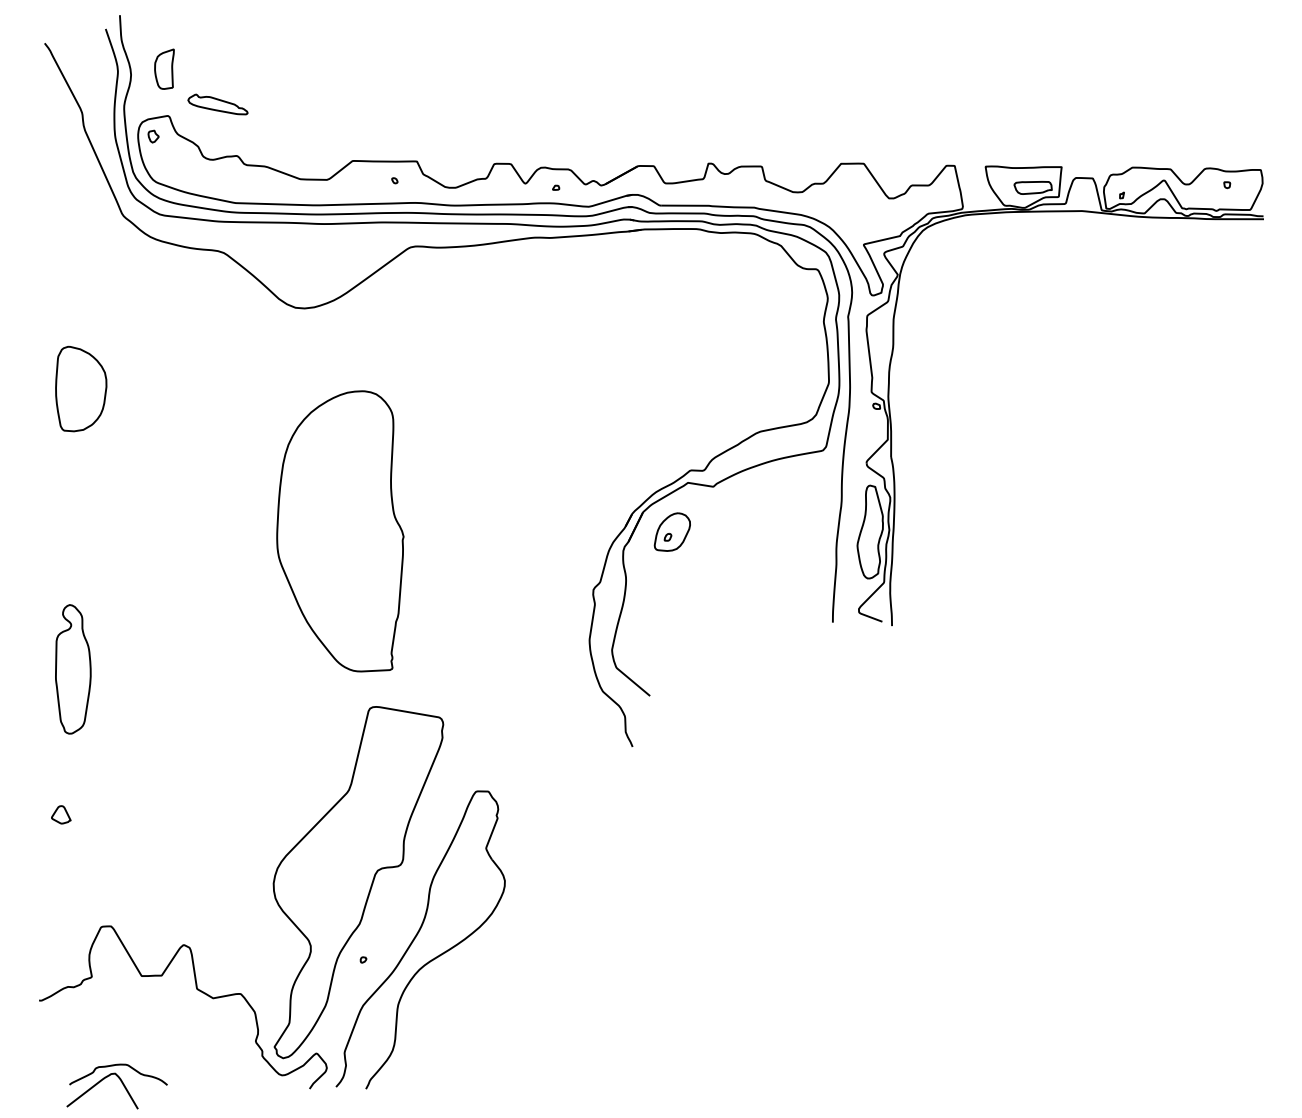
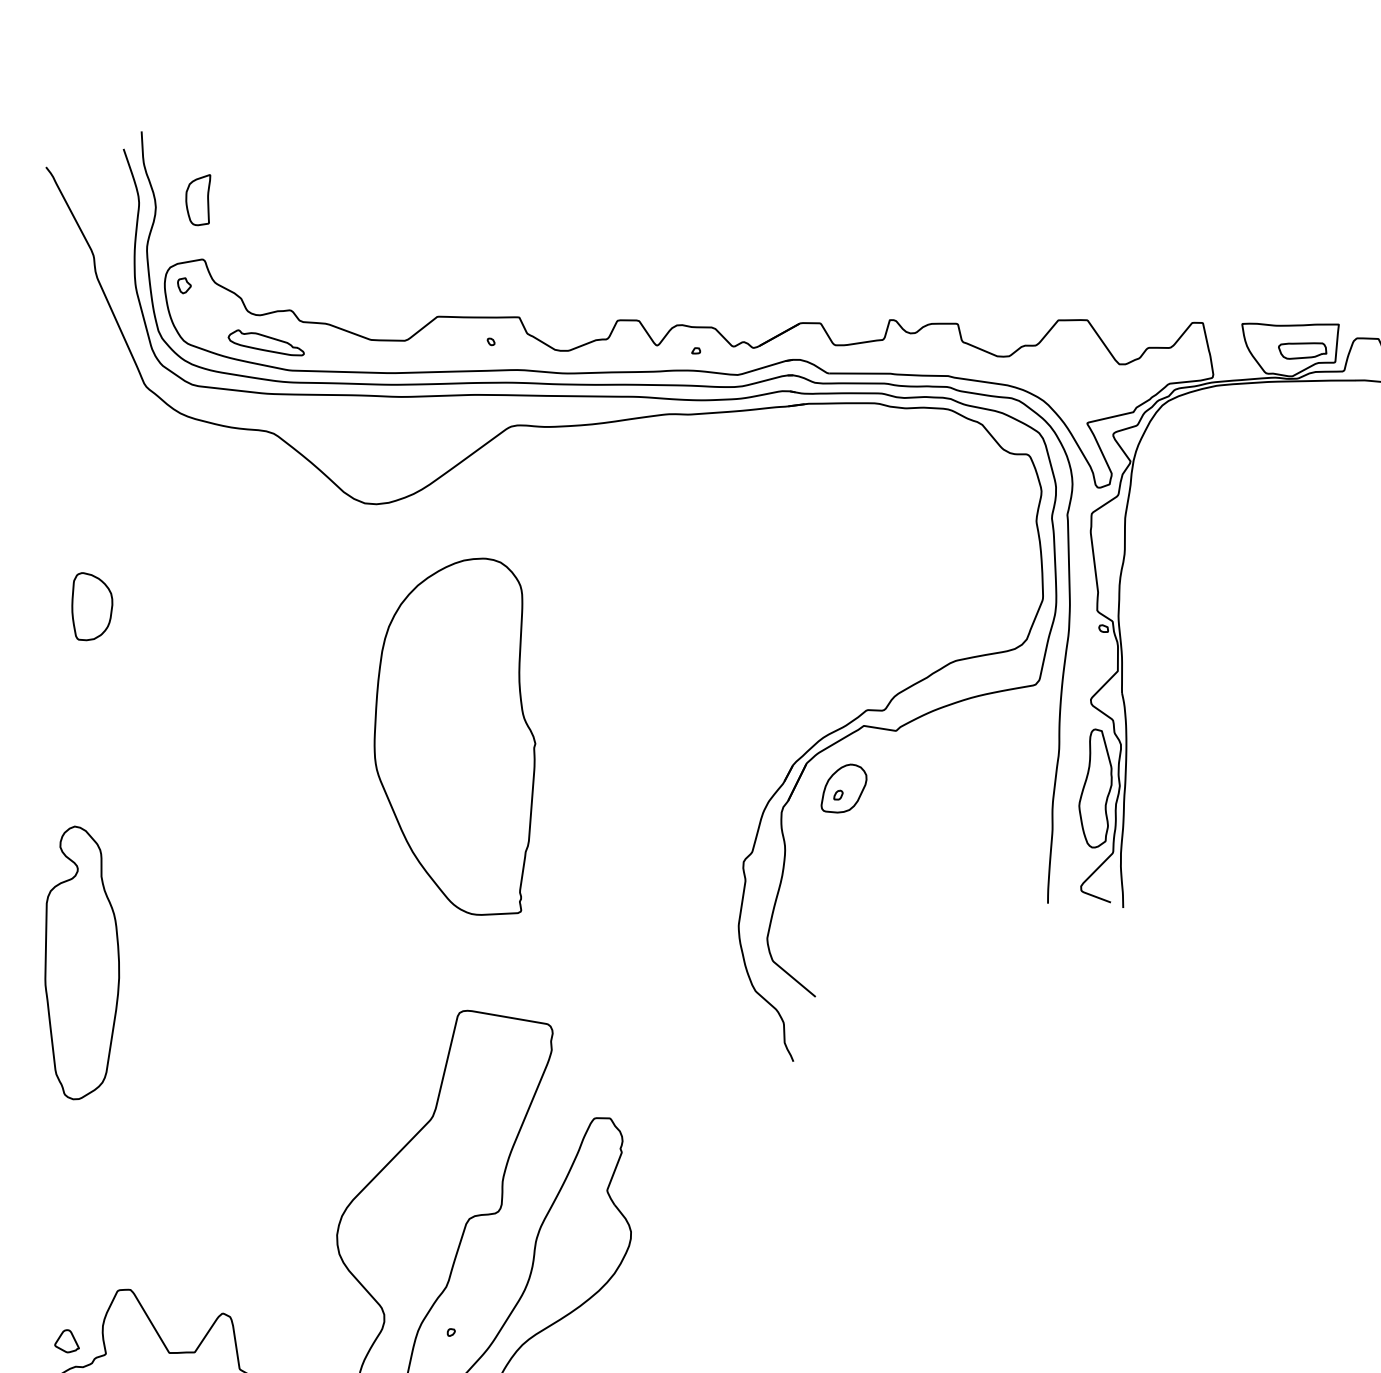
part: (217, 104) -> (265, 342), moved
part: (80, 388) -> (91, 605), size x0.62
part: (340, 531) -> (455, 736), moved
part: (73, 669) -> (82, 963), size x1.67
part: (61, 814) -> (67, 1340), moved

